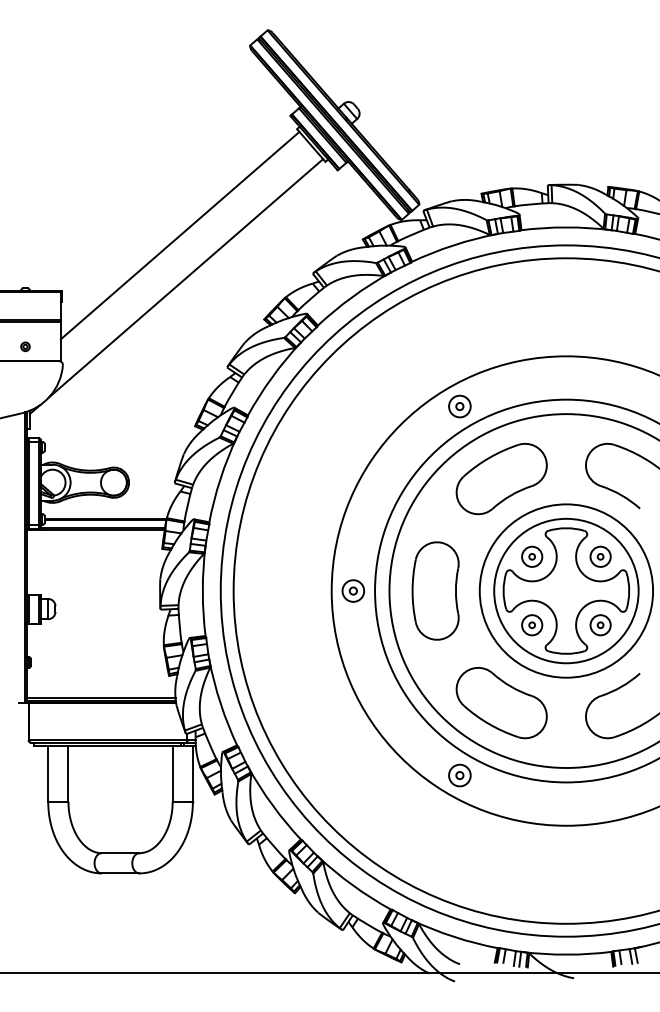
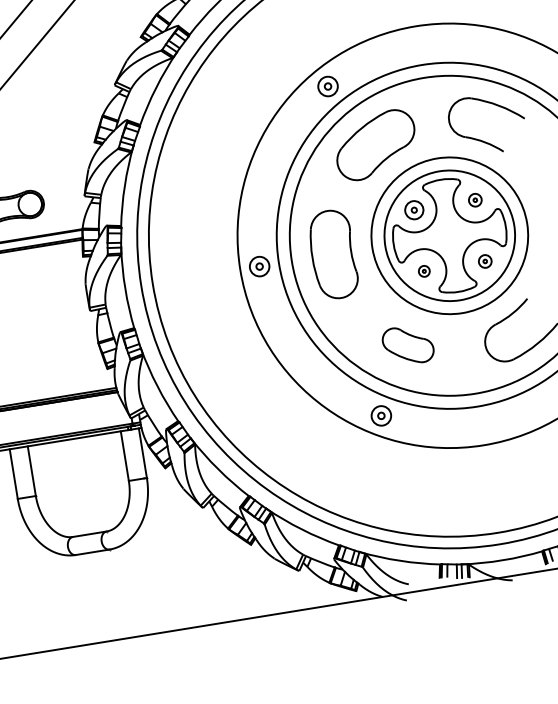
part: (600, 556) -> (475, 200), size x0.7
part: (532, 625) -> (424, 271), size x0.6
part: (600, 625) -> (485, 261), size x0.7
part: (501, 703) -> (408, 345), size x0.6

